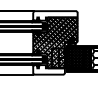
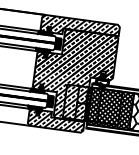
hatch: (55, 15) -> (80, 27), added
hatch: (48, 69) -> (55, 120), added

